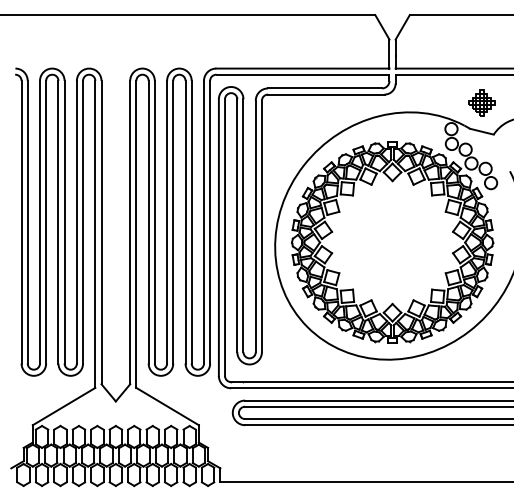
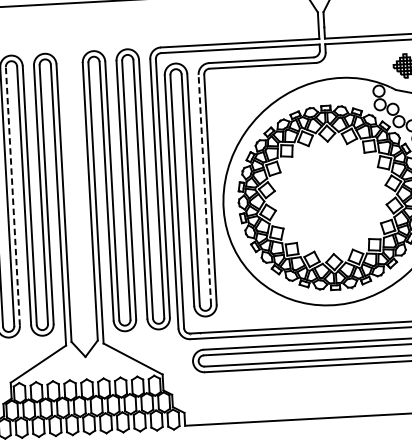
line: (46, 221) -> (13, 195), solid -> dashed
line: (255, 226) -> (204, 189), solid -> dashed

